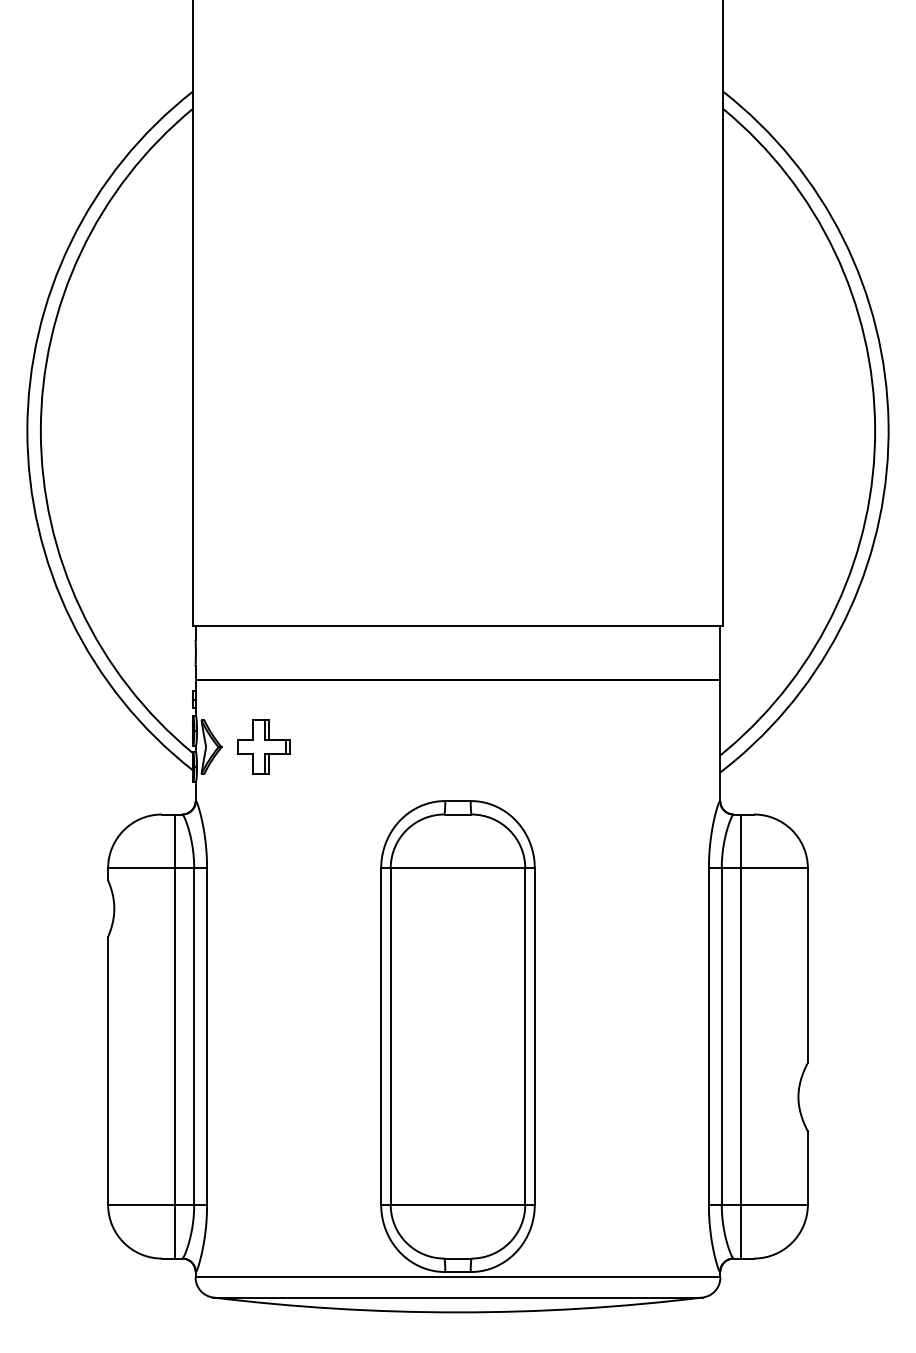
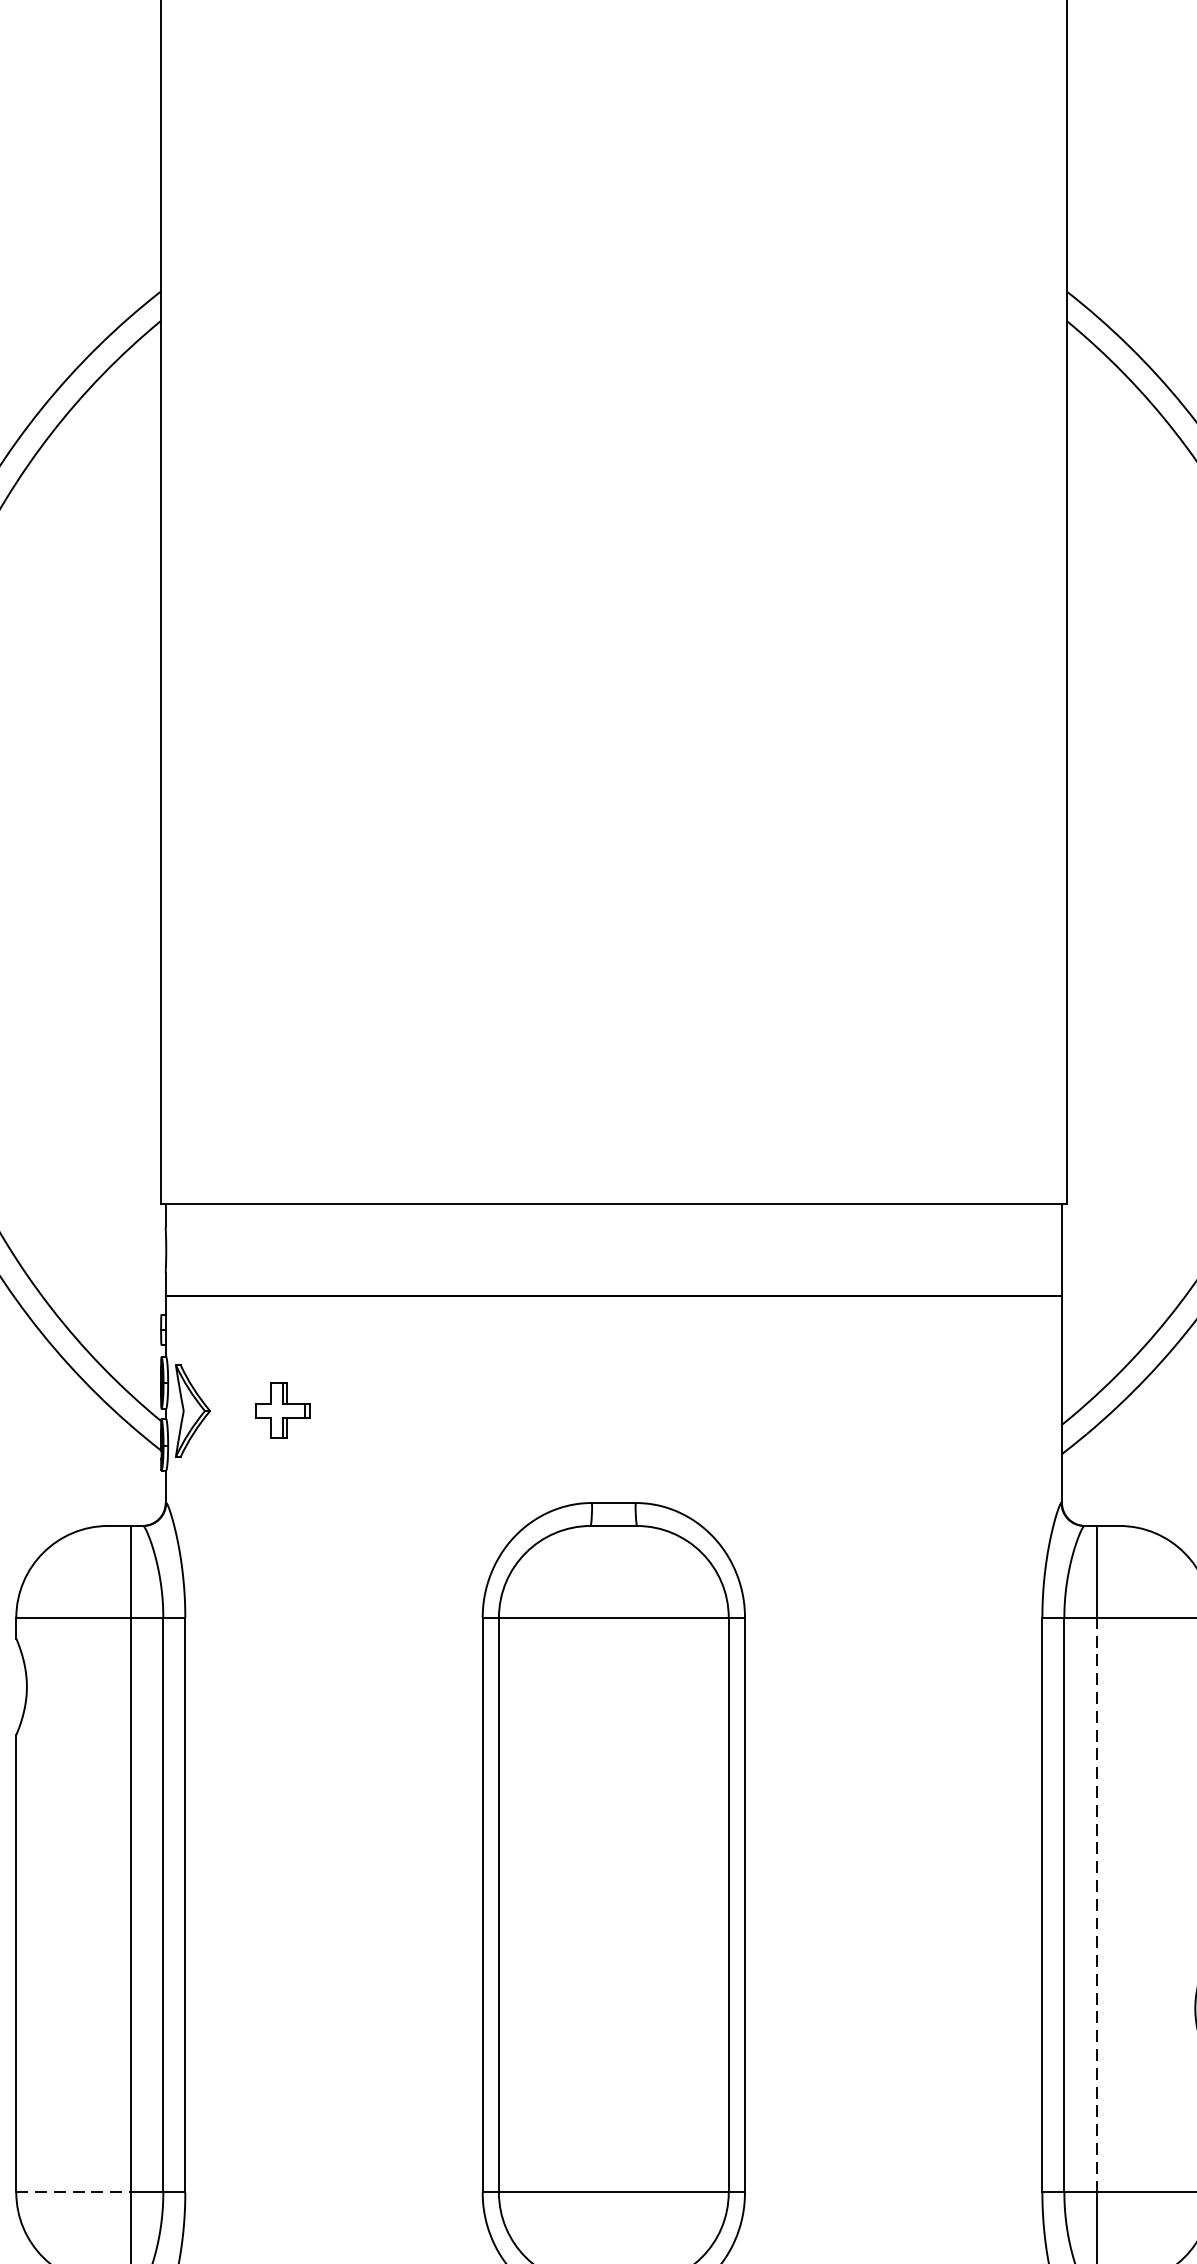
part: (263, 746) -> (281, 1409), size x0.6
line: (740, 1036) -> (1096, 1905), solid -> dashed
line: (141, 1204) -> (73, 2192), solid -> dashed

